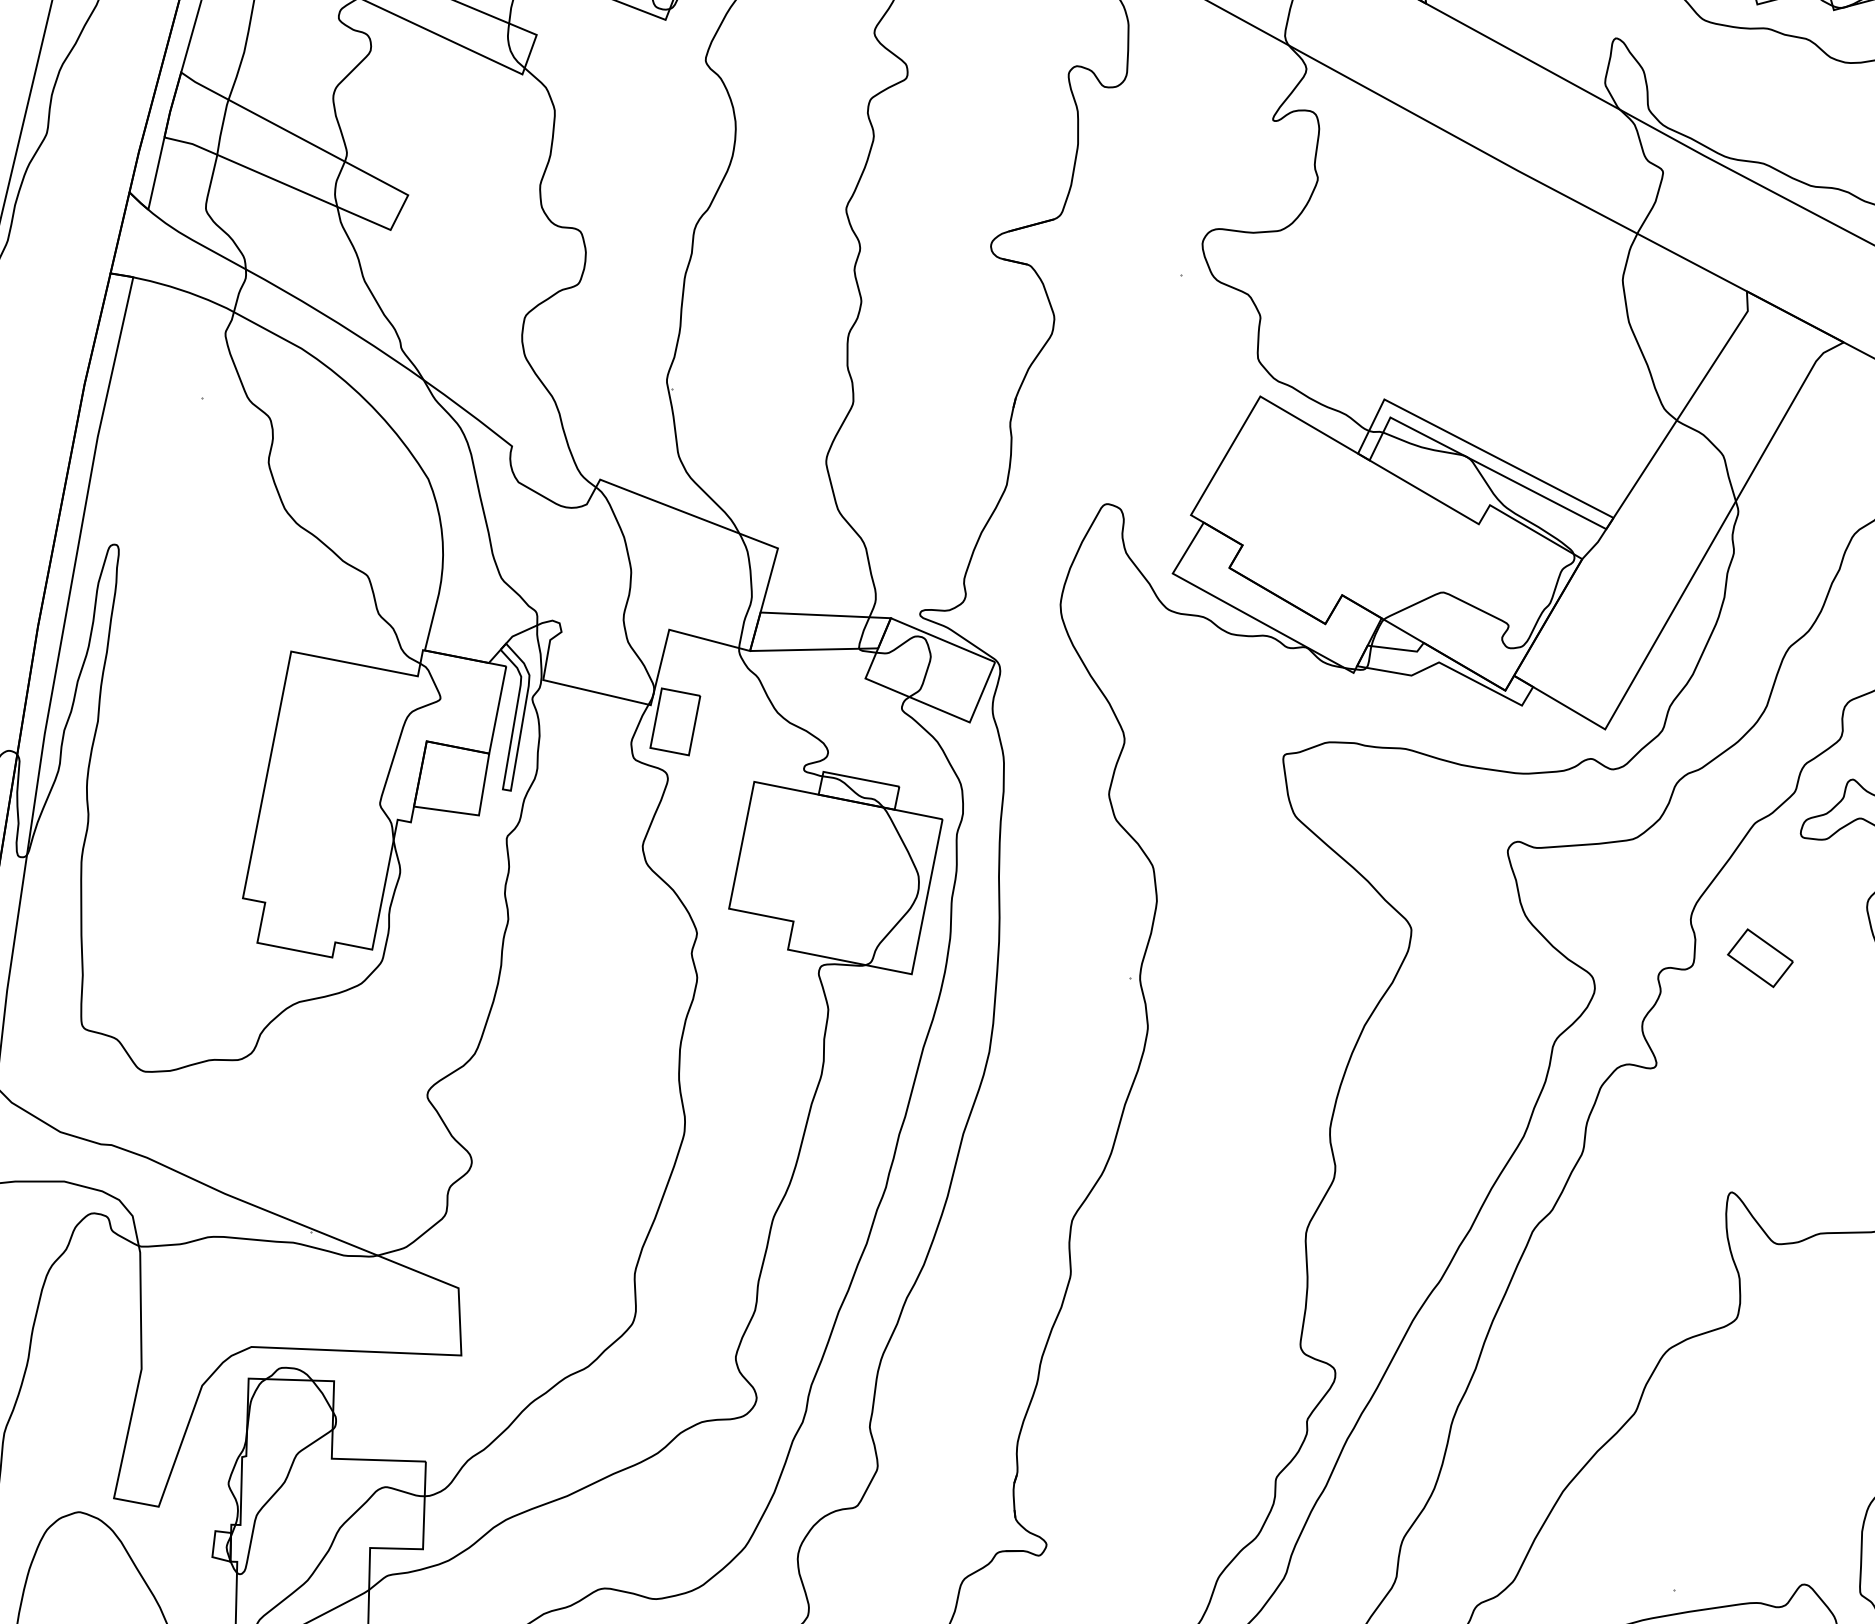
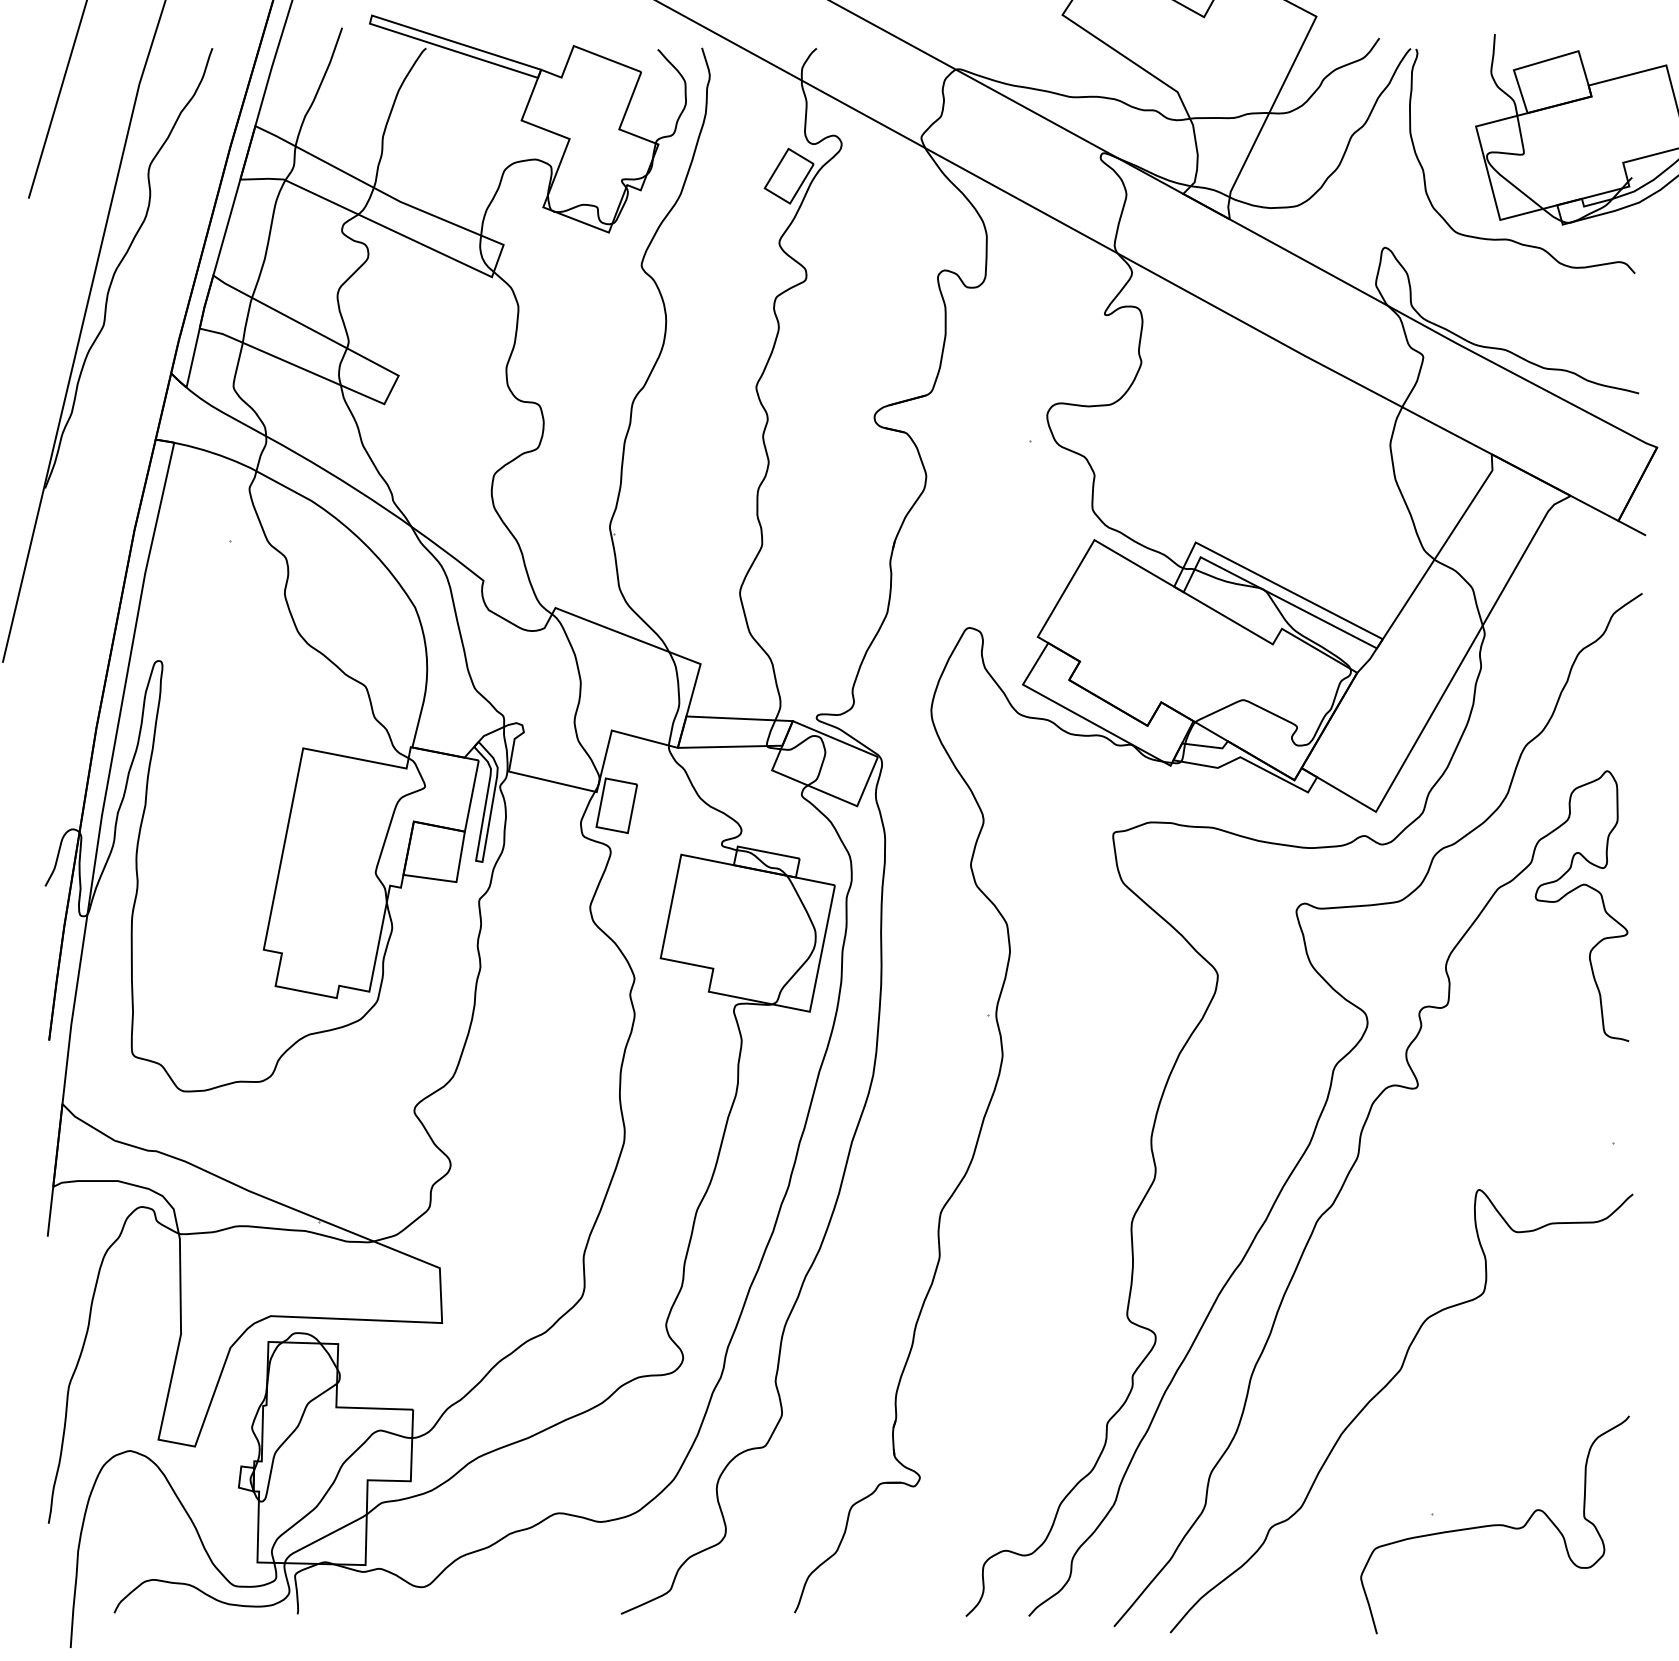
part: (1760, 957) -> (1502, 998), removed

